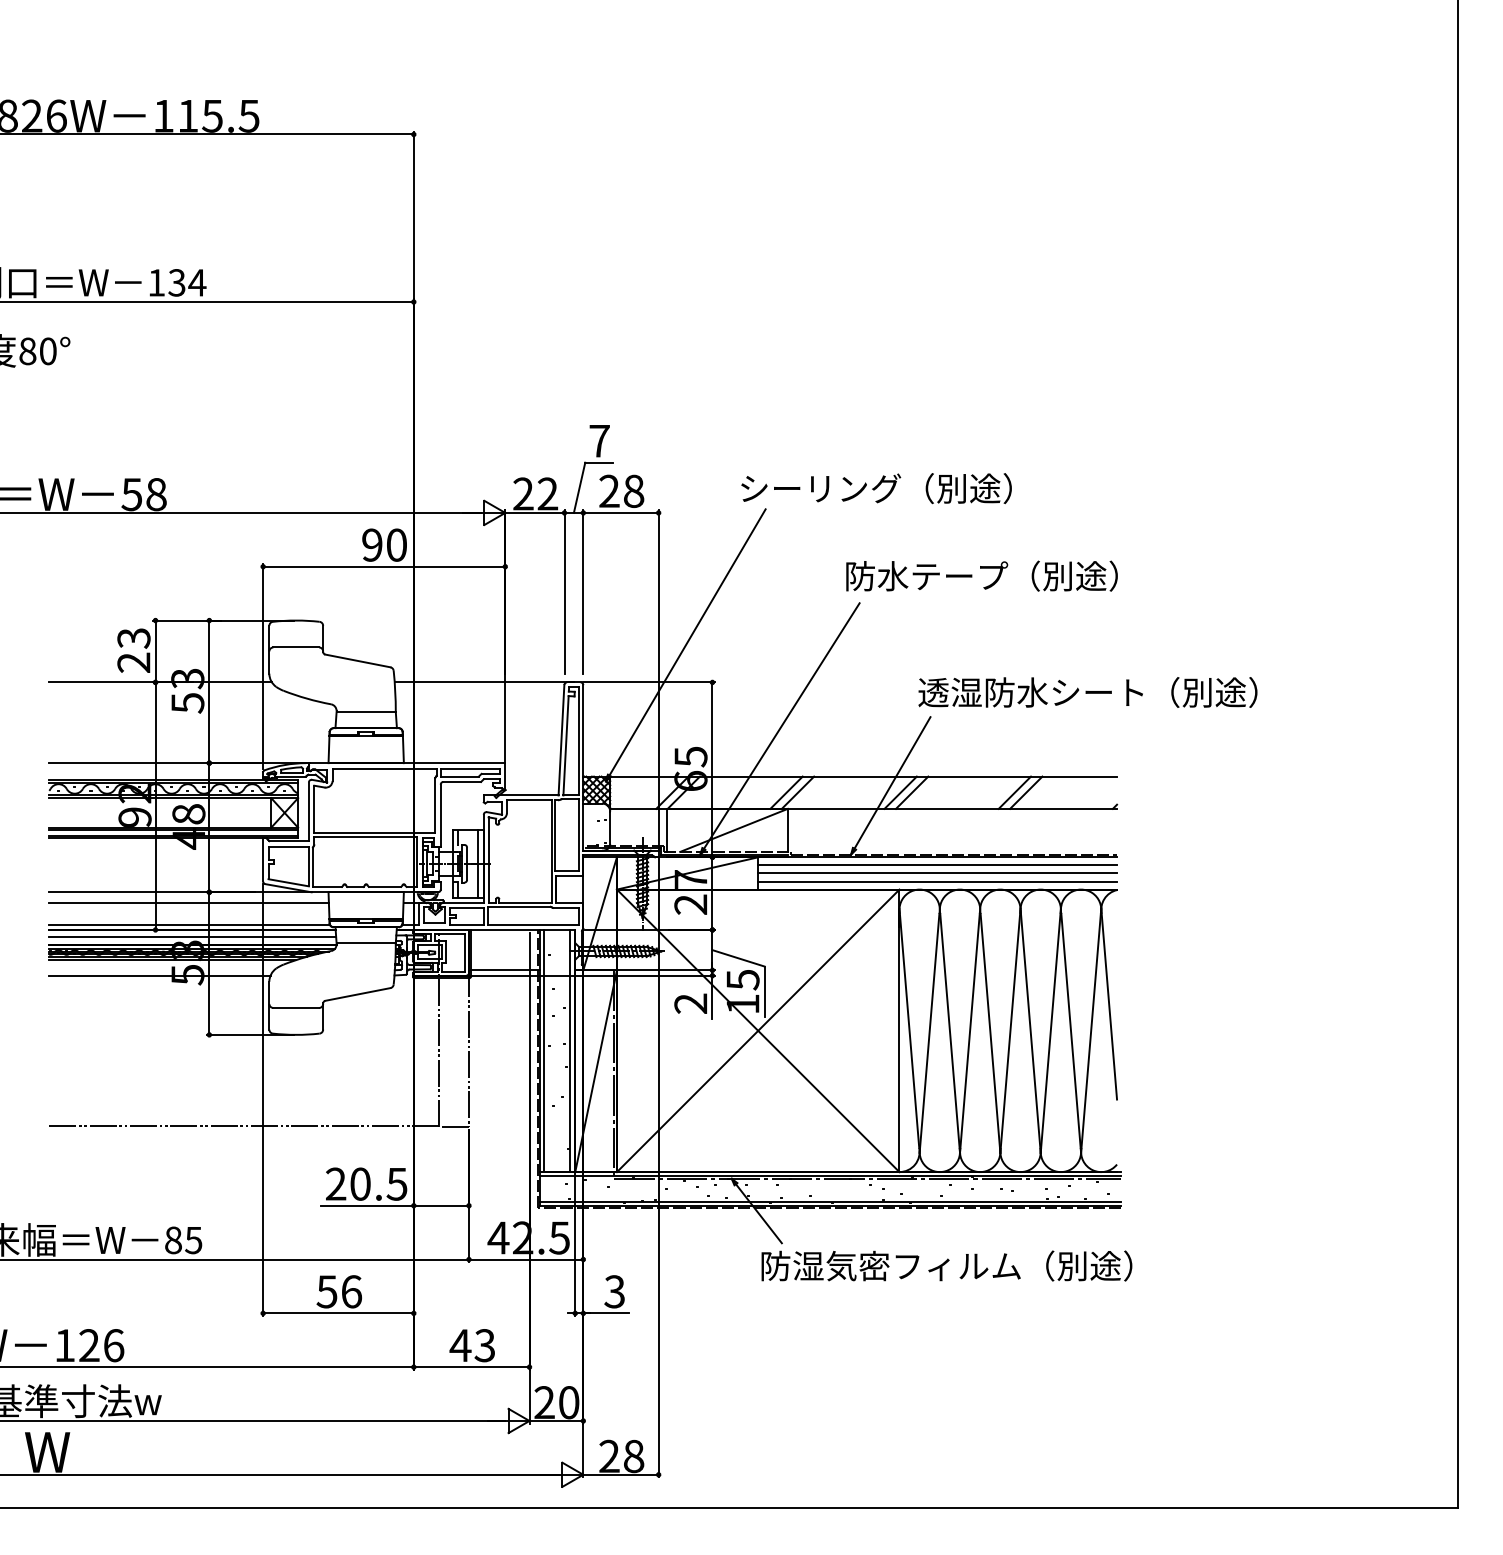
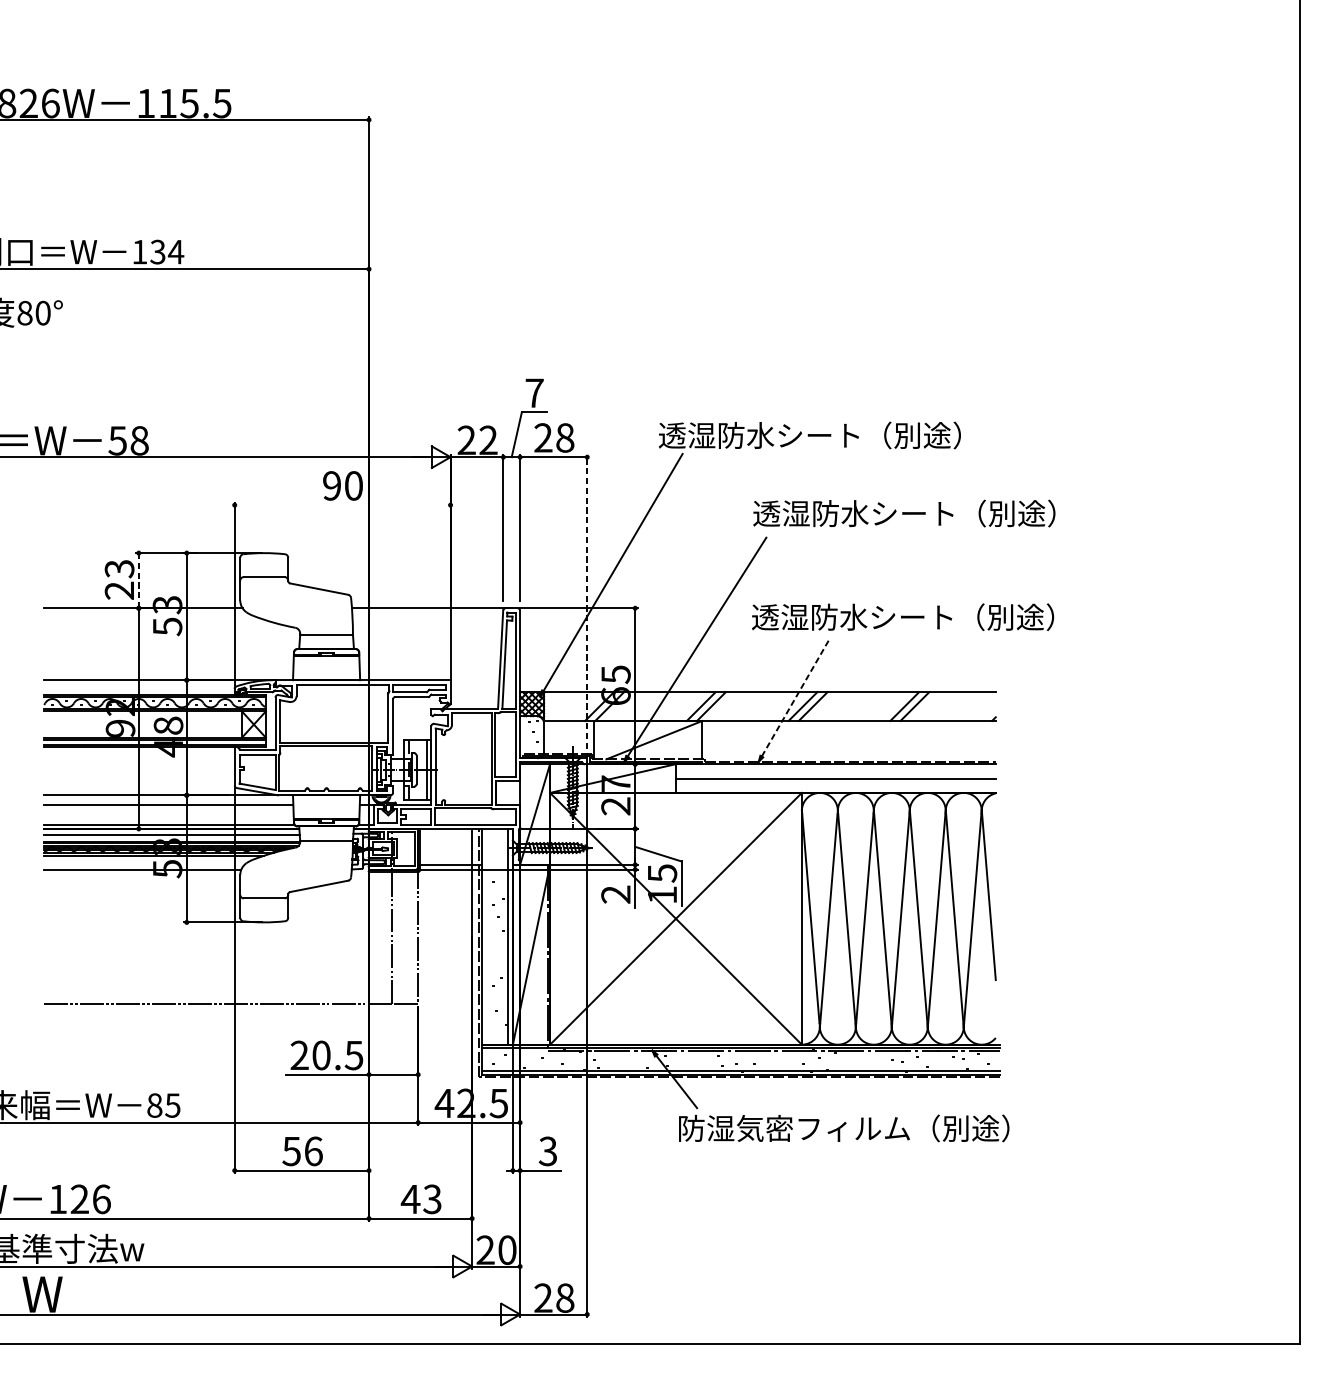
text: (908, 488) -> (809, 435), シーリング（別途） -> 透湿防水シート（別途）
line: (384, 566) -> (342, 504), removed
text: (1014, 575) -> (904, 512), 防水テープ（別途） -> 透湿防水シート（別途）
line: (155, 651) -> (138, 580), solid -> dashed
line: (658, 680) -> (587, 606), solid -> dashed
text: (1087, 692) -> (902, 617), moved
line: (892, 782) -> (795, 697), solid -> dashed
line: (937, 865) -> (835, 771), removed
line: (937, 881) -> (835, 785), removed
line: (544, 1050) -> (485, 936), removed

